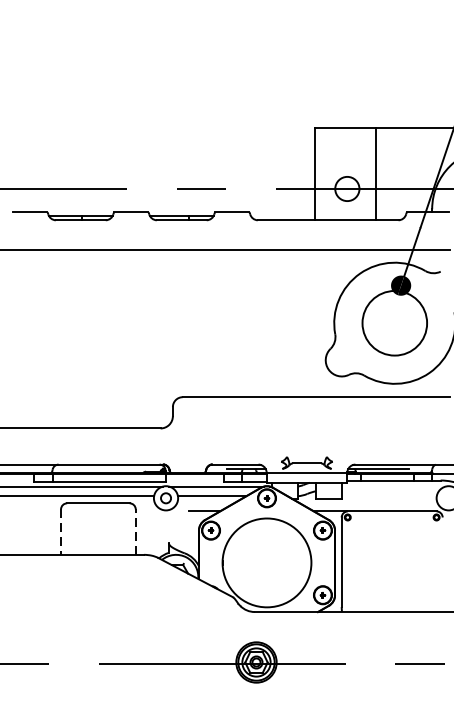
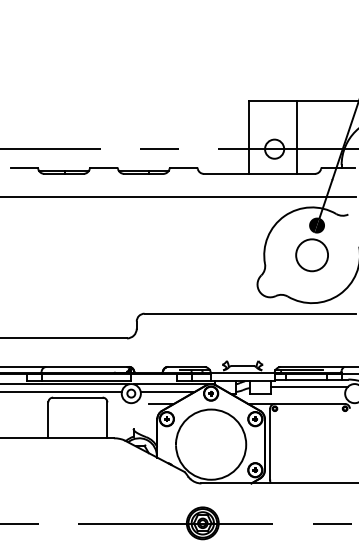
circle: (395, 323) -> (312, 255), size x0.62
line: (390, 490) -> (308, 387), added
line: (61, 532) -> (48, 420), dashed -> solid
line: (135, 532) -> (107, 420), dashed -> solid

